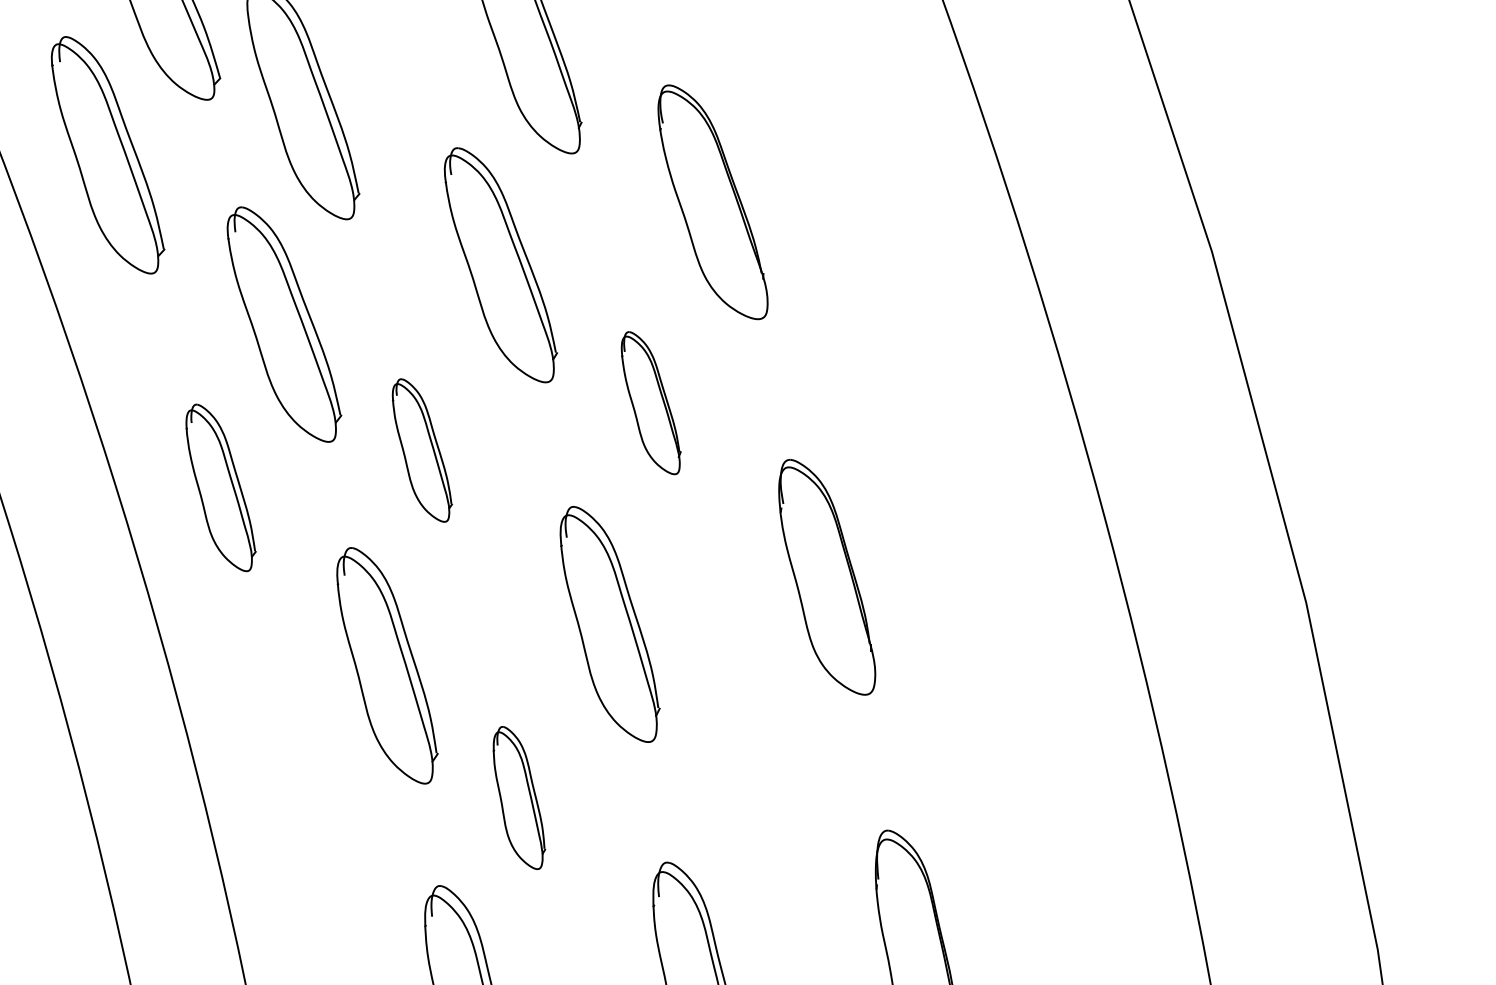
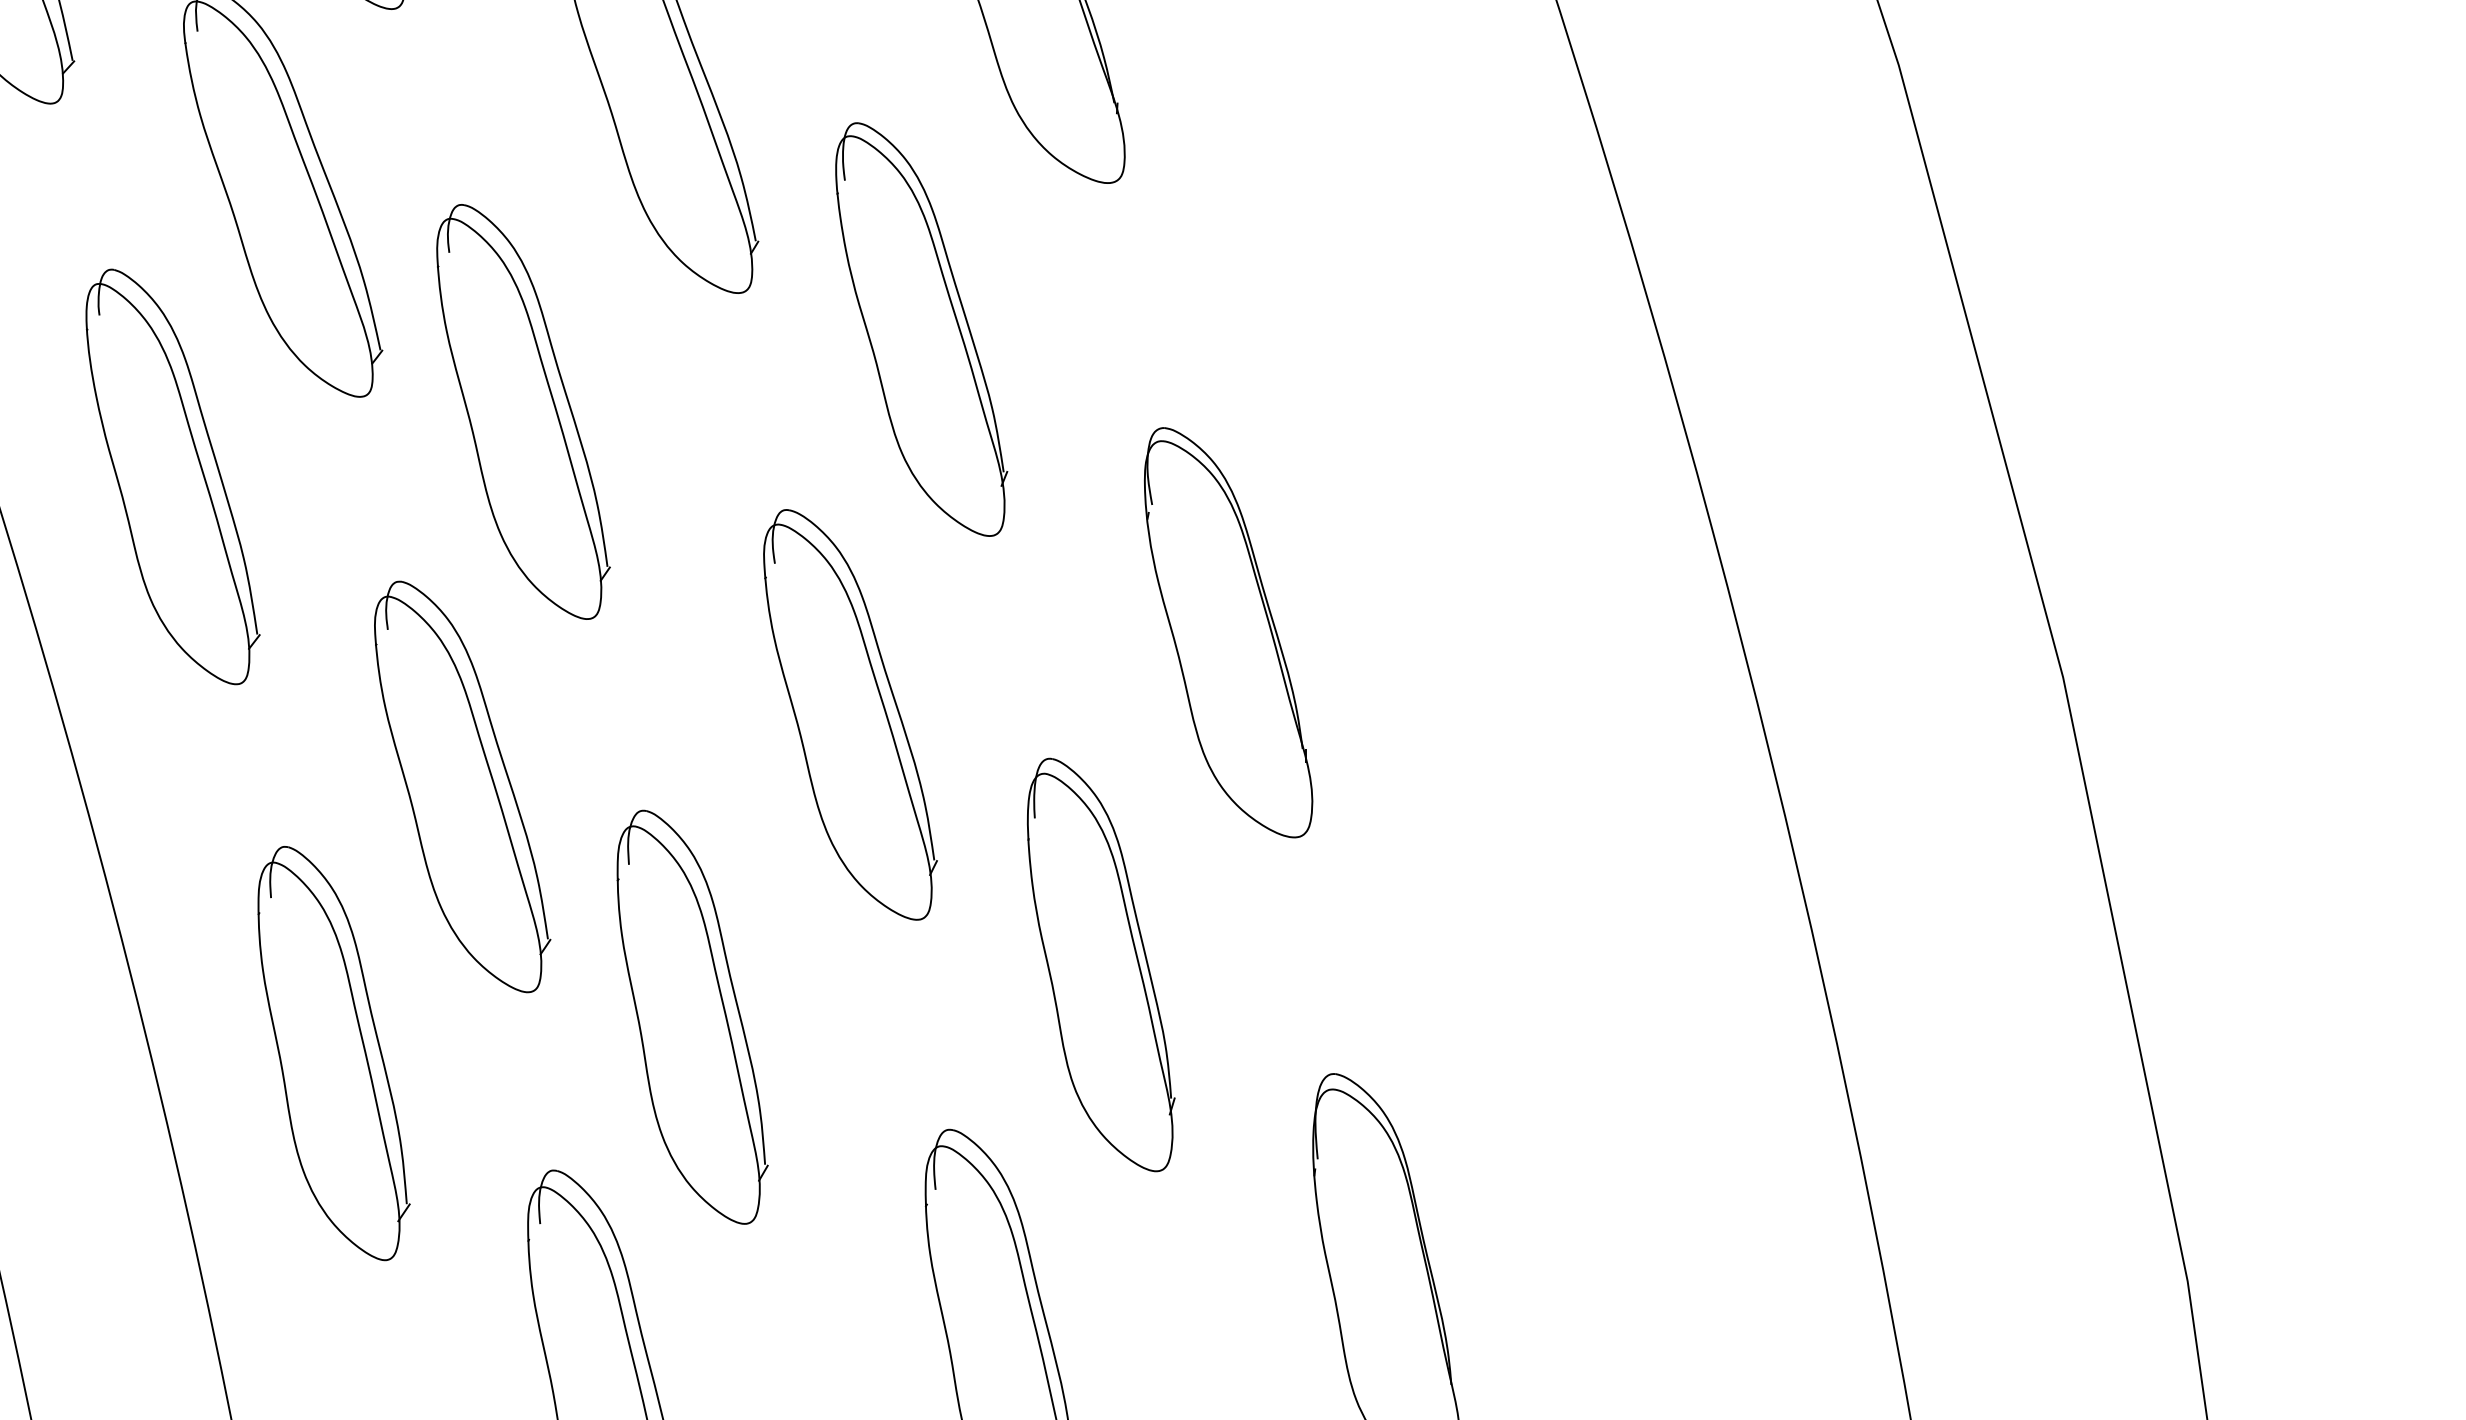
part: (651, 402) -> (922, 328), size x1.67
part: (422, 450) -> (523, 411), size x1.67
part: (220, 487) -> (171, 476), size x1.43
part: (754, 767) -> (1101, 964), added
part: (519, 797) -> (692, 1016), size x1.67
part: (313, 818) -> (333, 1052), added

